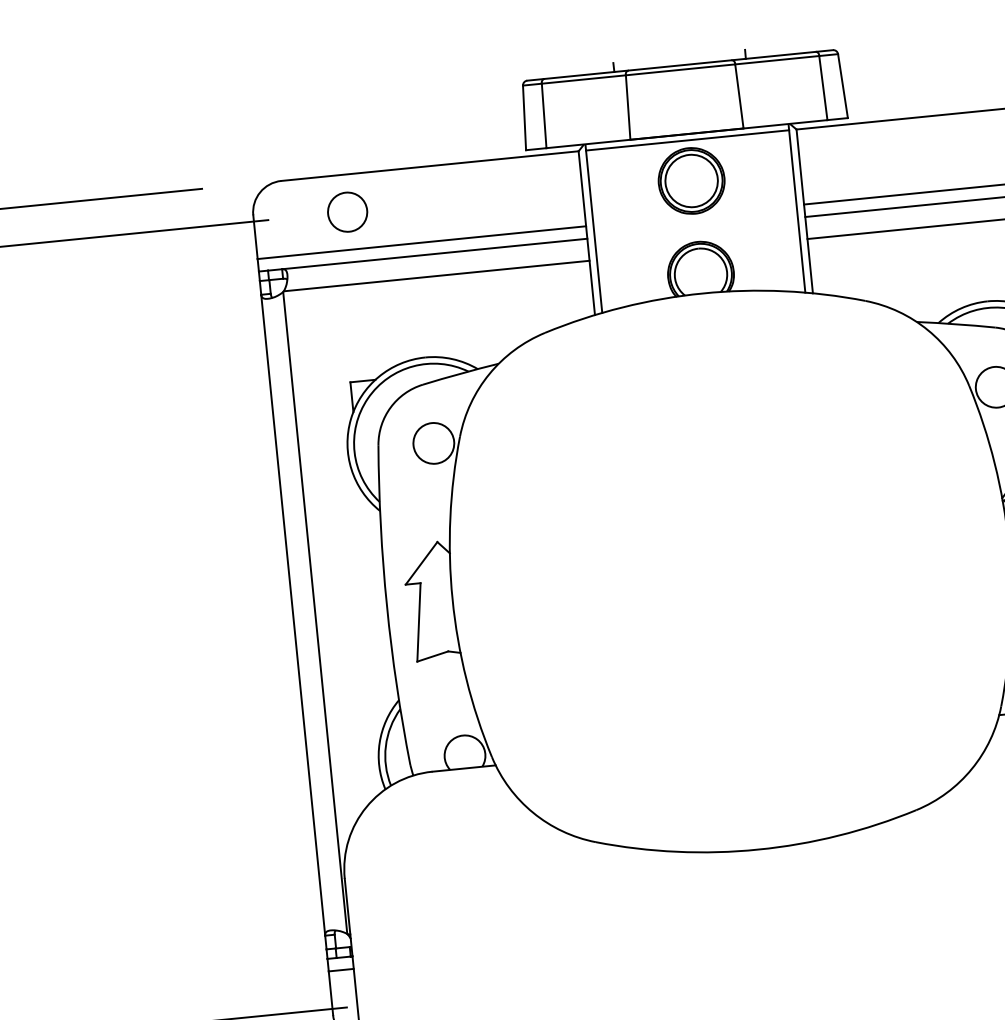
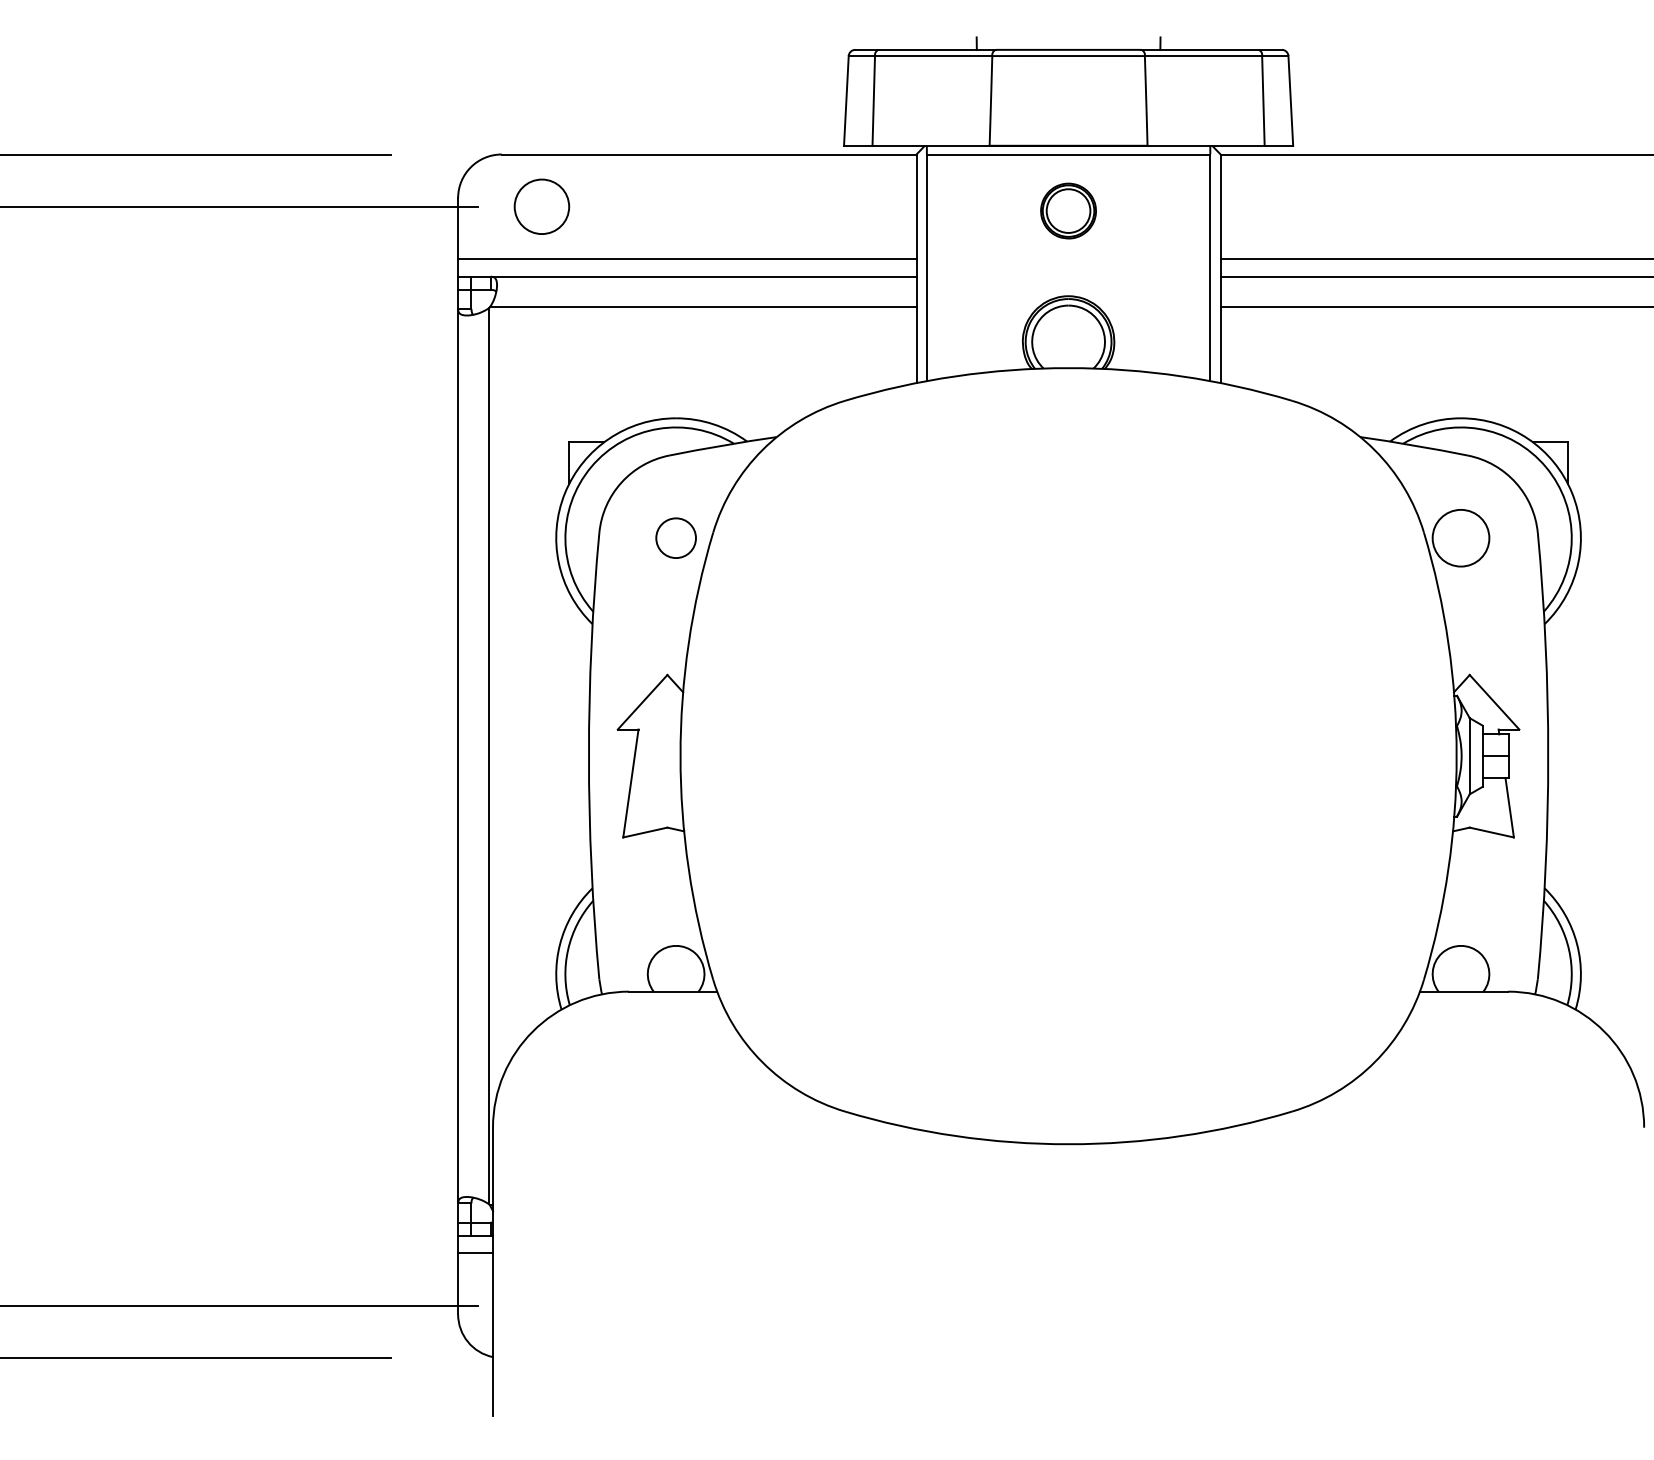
part: (691, 180) -> (1068, 210), size x0.6
circle: (347, 211) -> (541, 206), moved
circle: (433, 442) -> (675, 537), size x0.7

